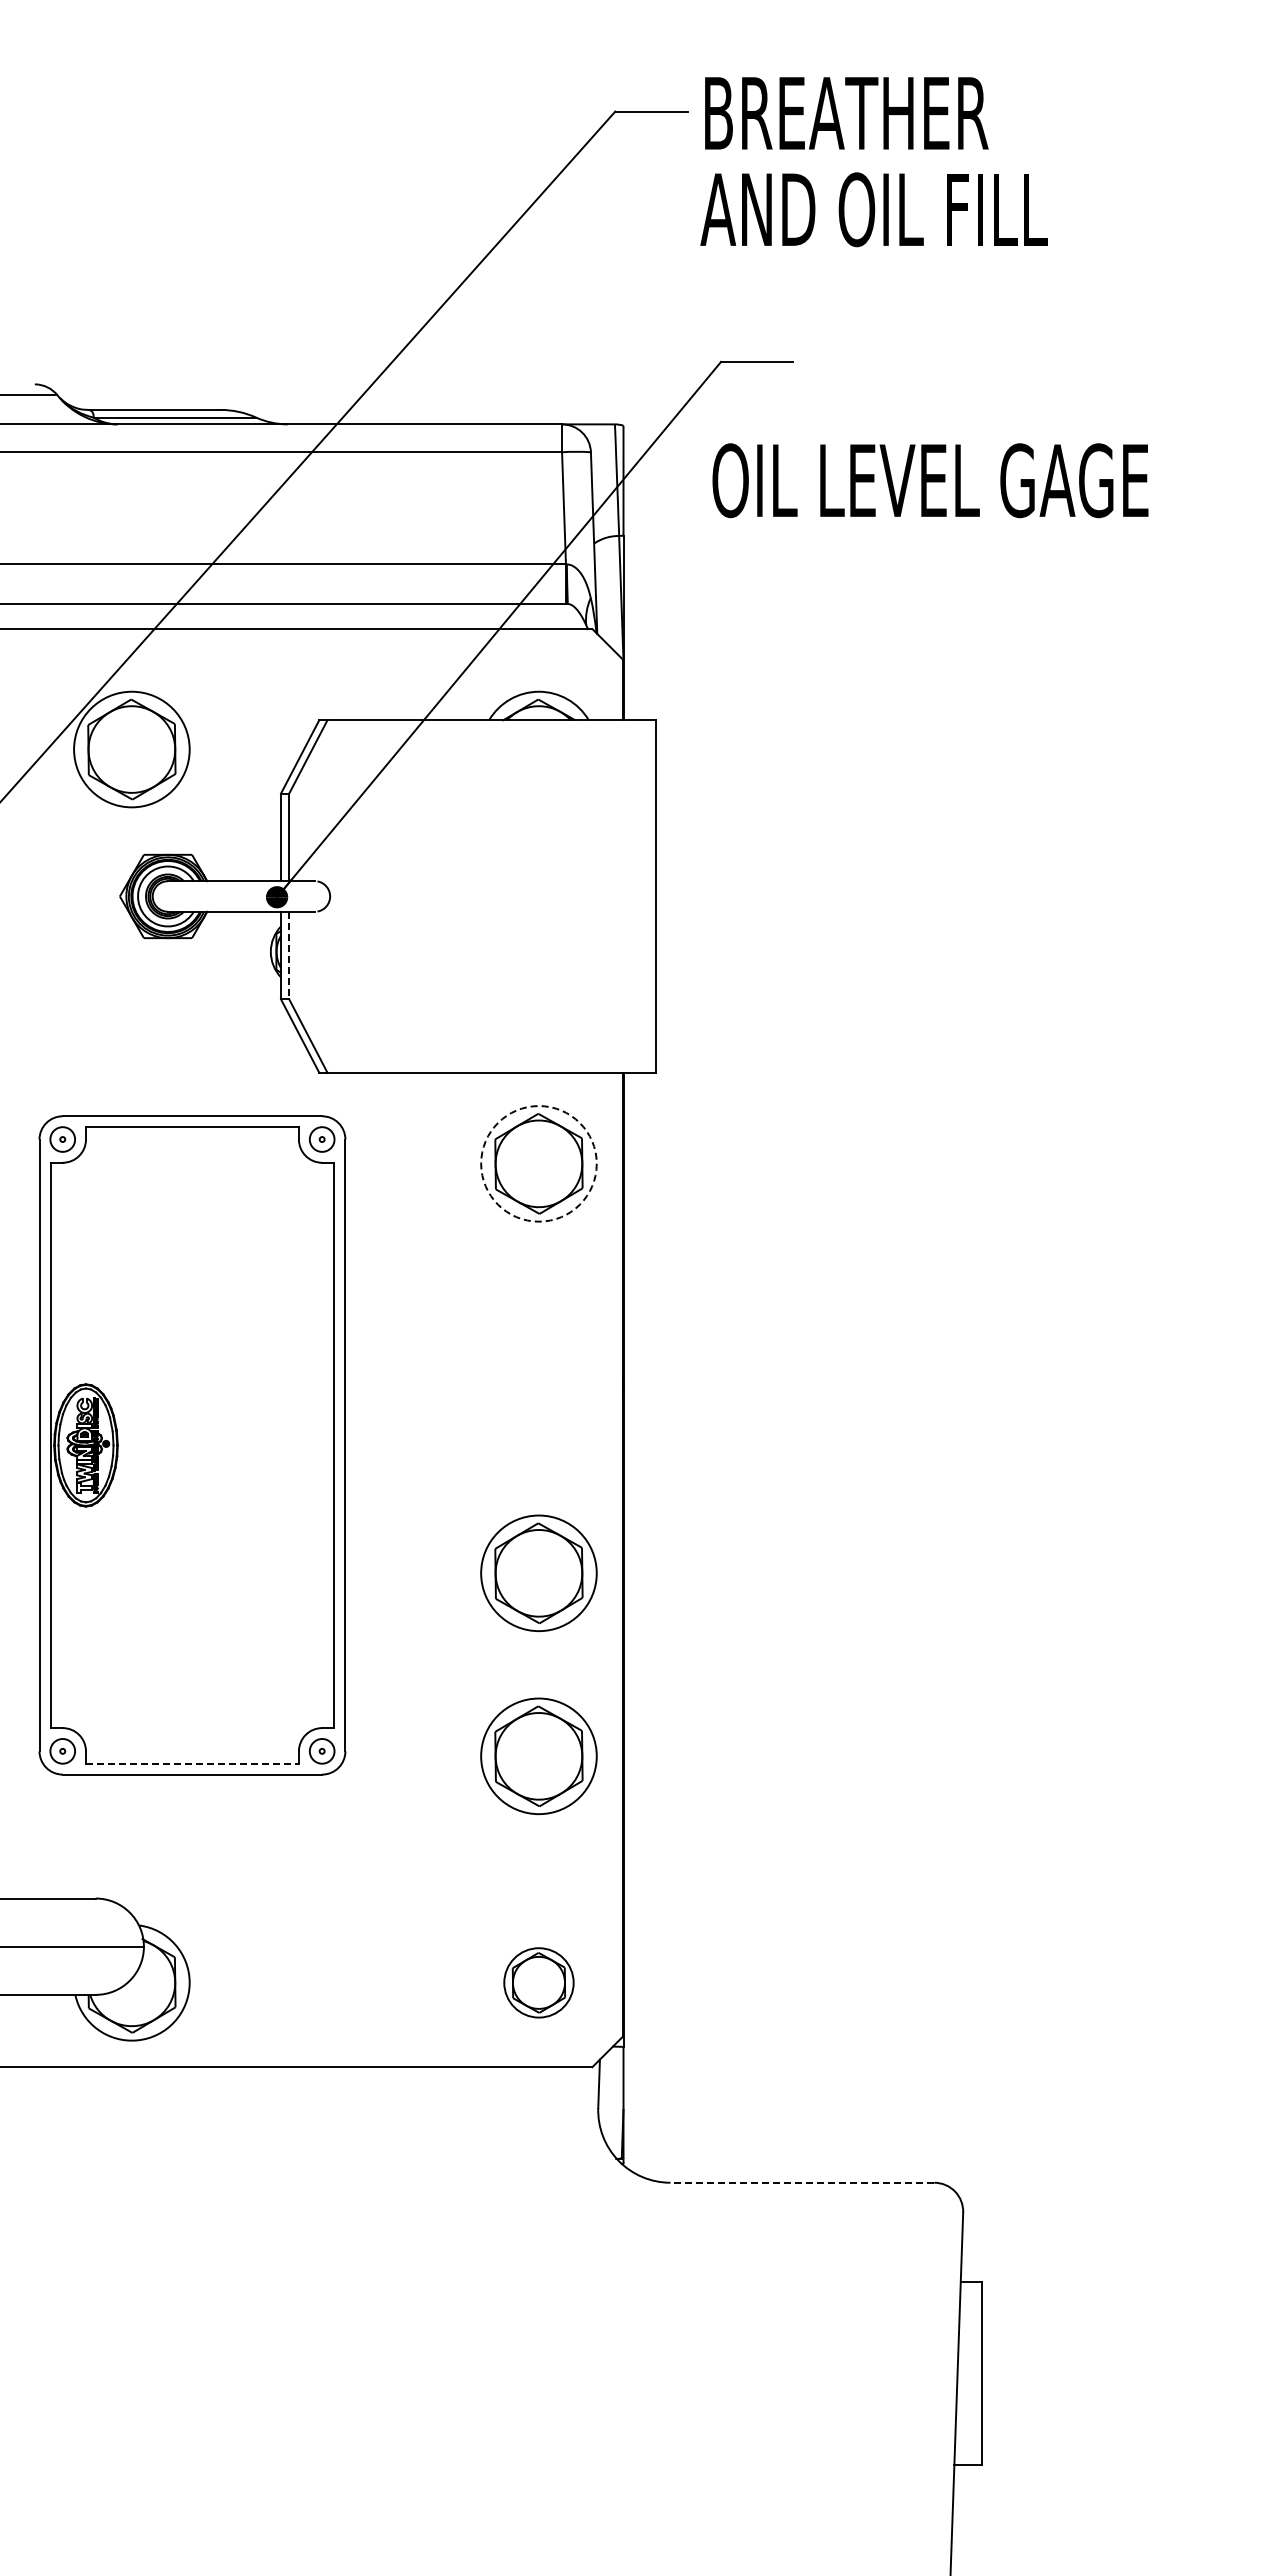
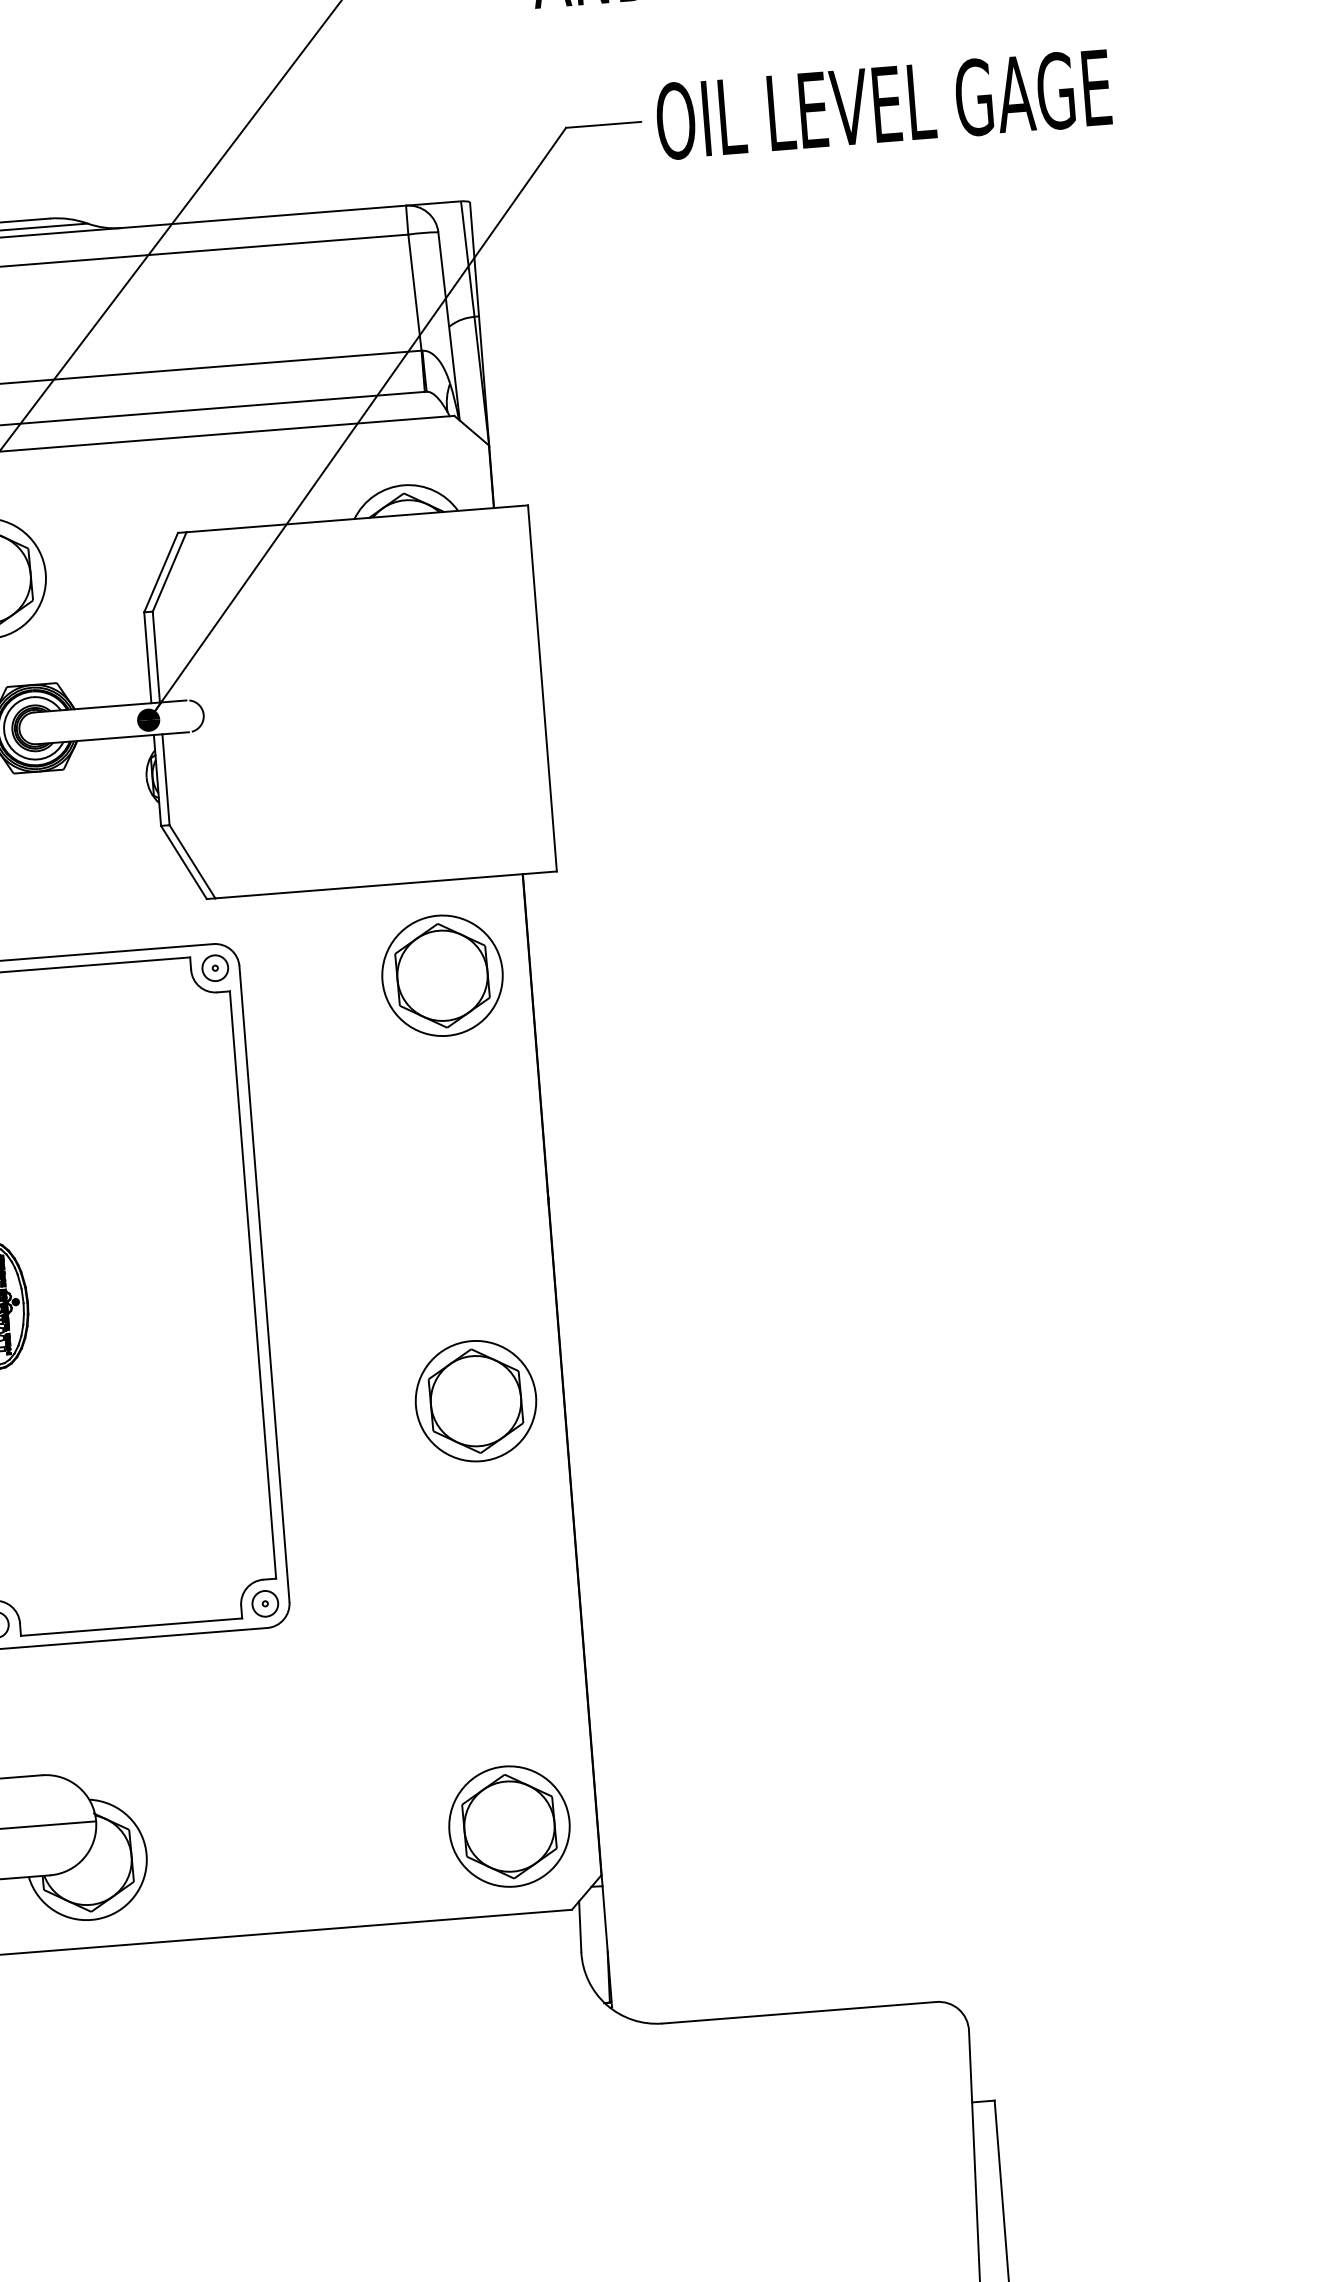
text: (930, 480) -> (883, 104), moved
line: (289, 955) -> (166, 779), dashed -> solid
circle: (538, 1163) -> (442, 975), dashed -> solid
part: (538, 1755) -> (490, 1590), removed
line: (192, 1763) -> (131, 1627), dashed -> solid
part: (538, 1982) -> (508, 1826), size x1.67
line: (802, 2182) -> (799, 2012), dashed -> solid

